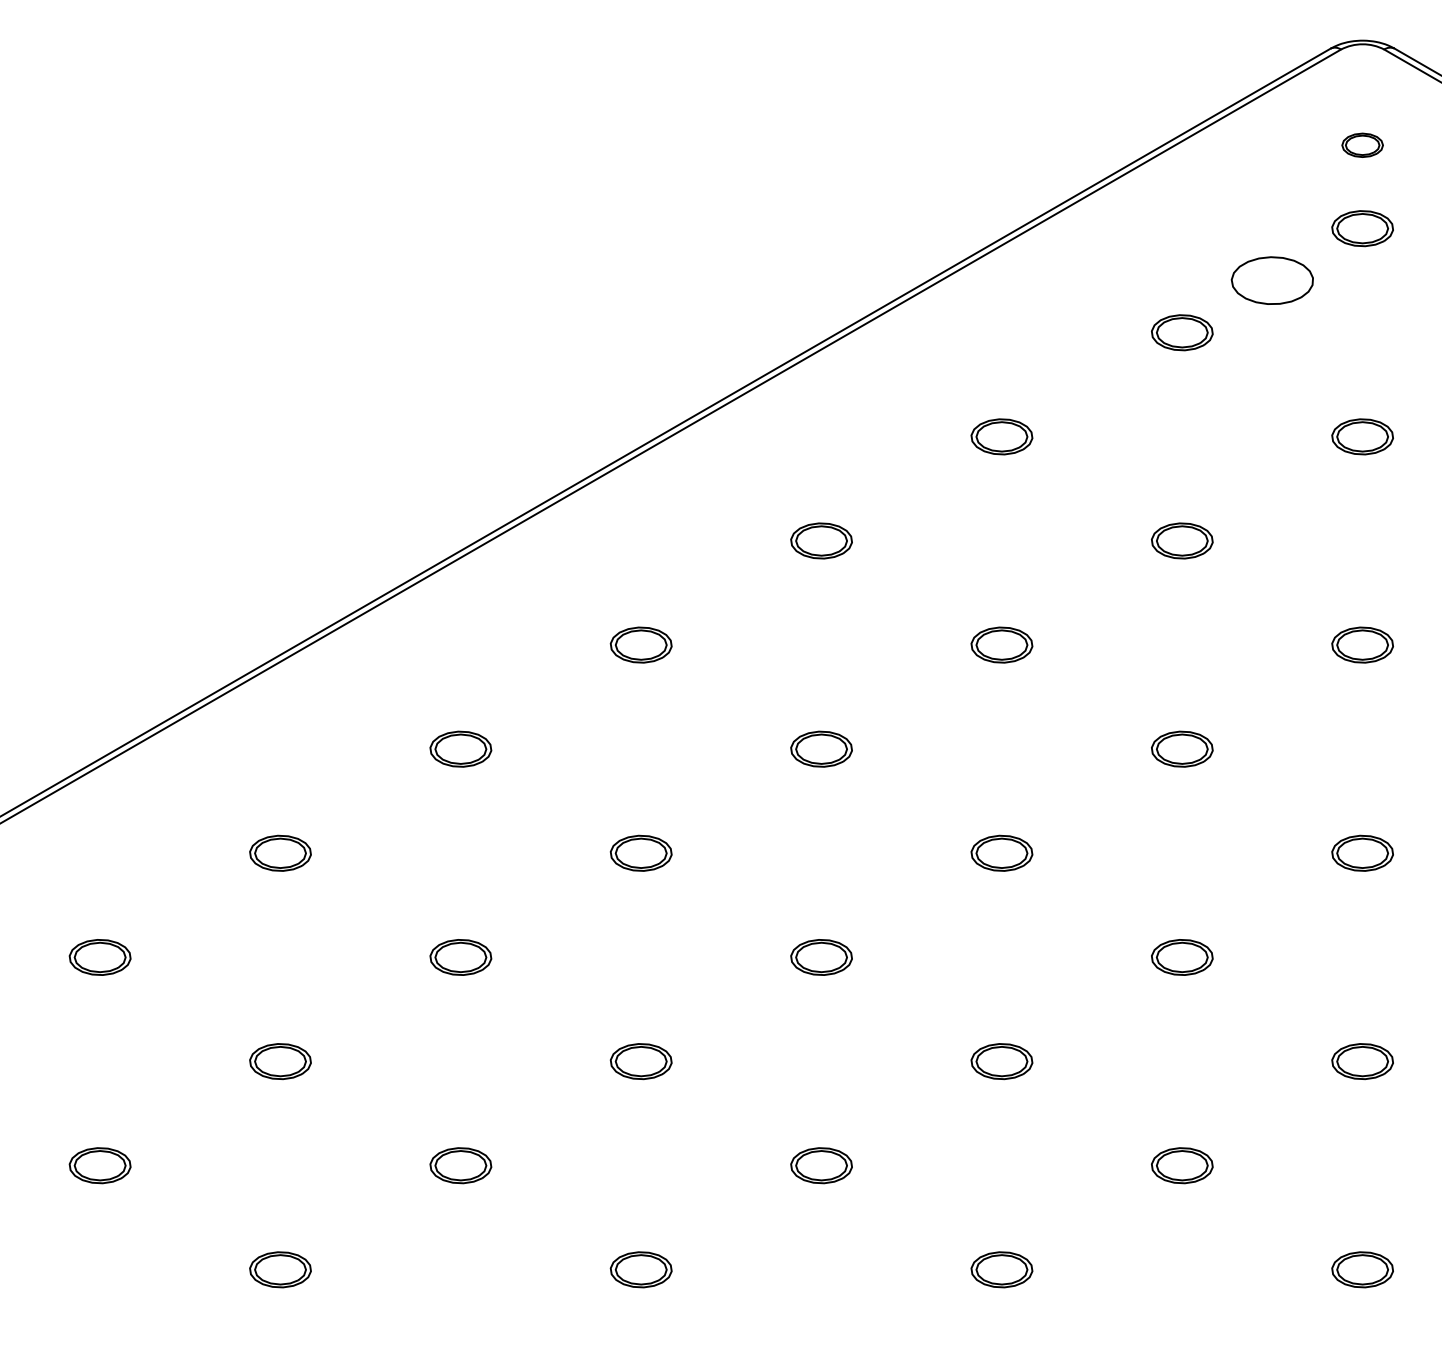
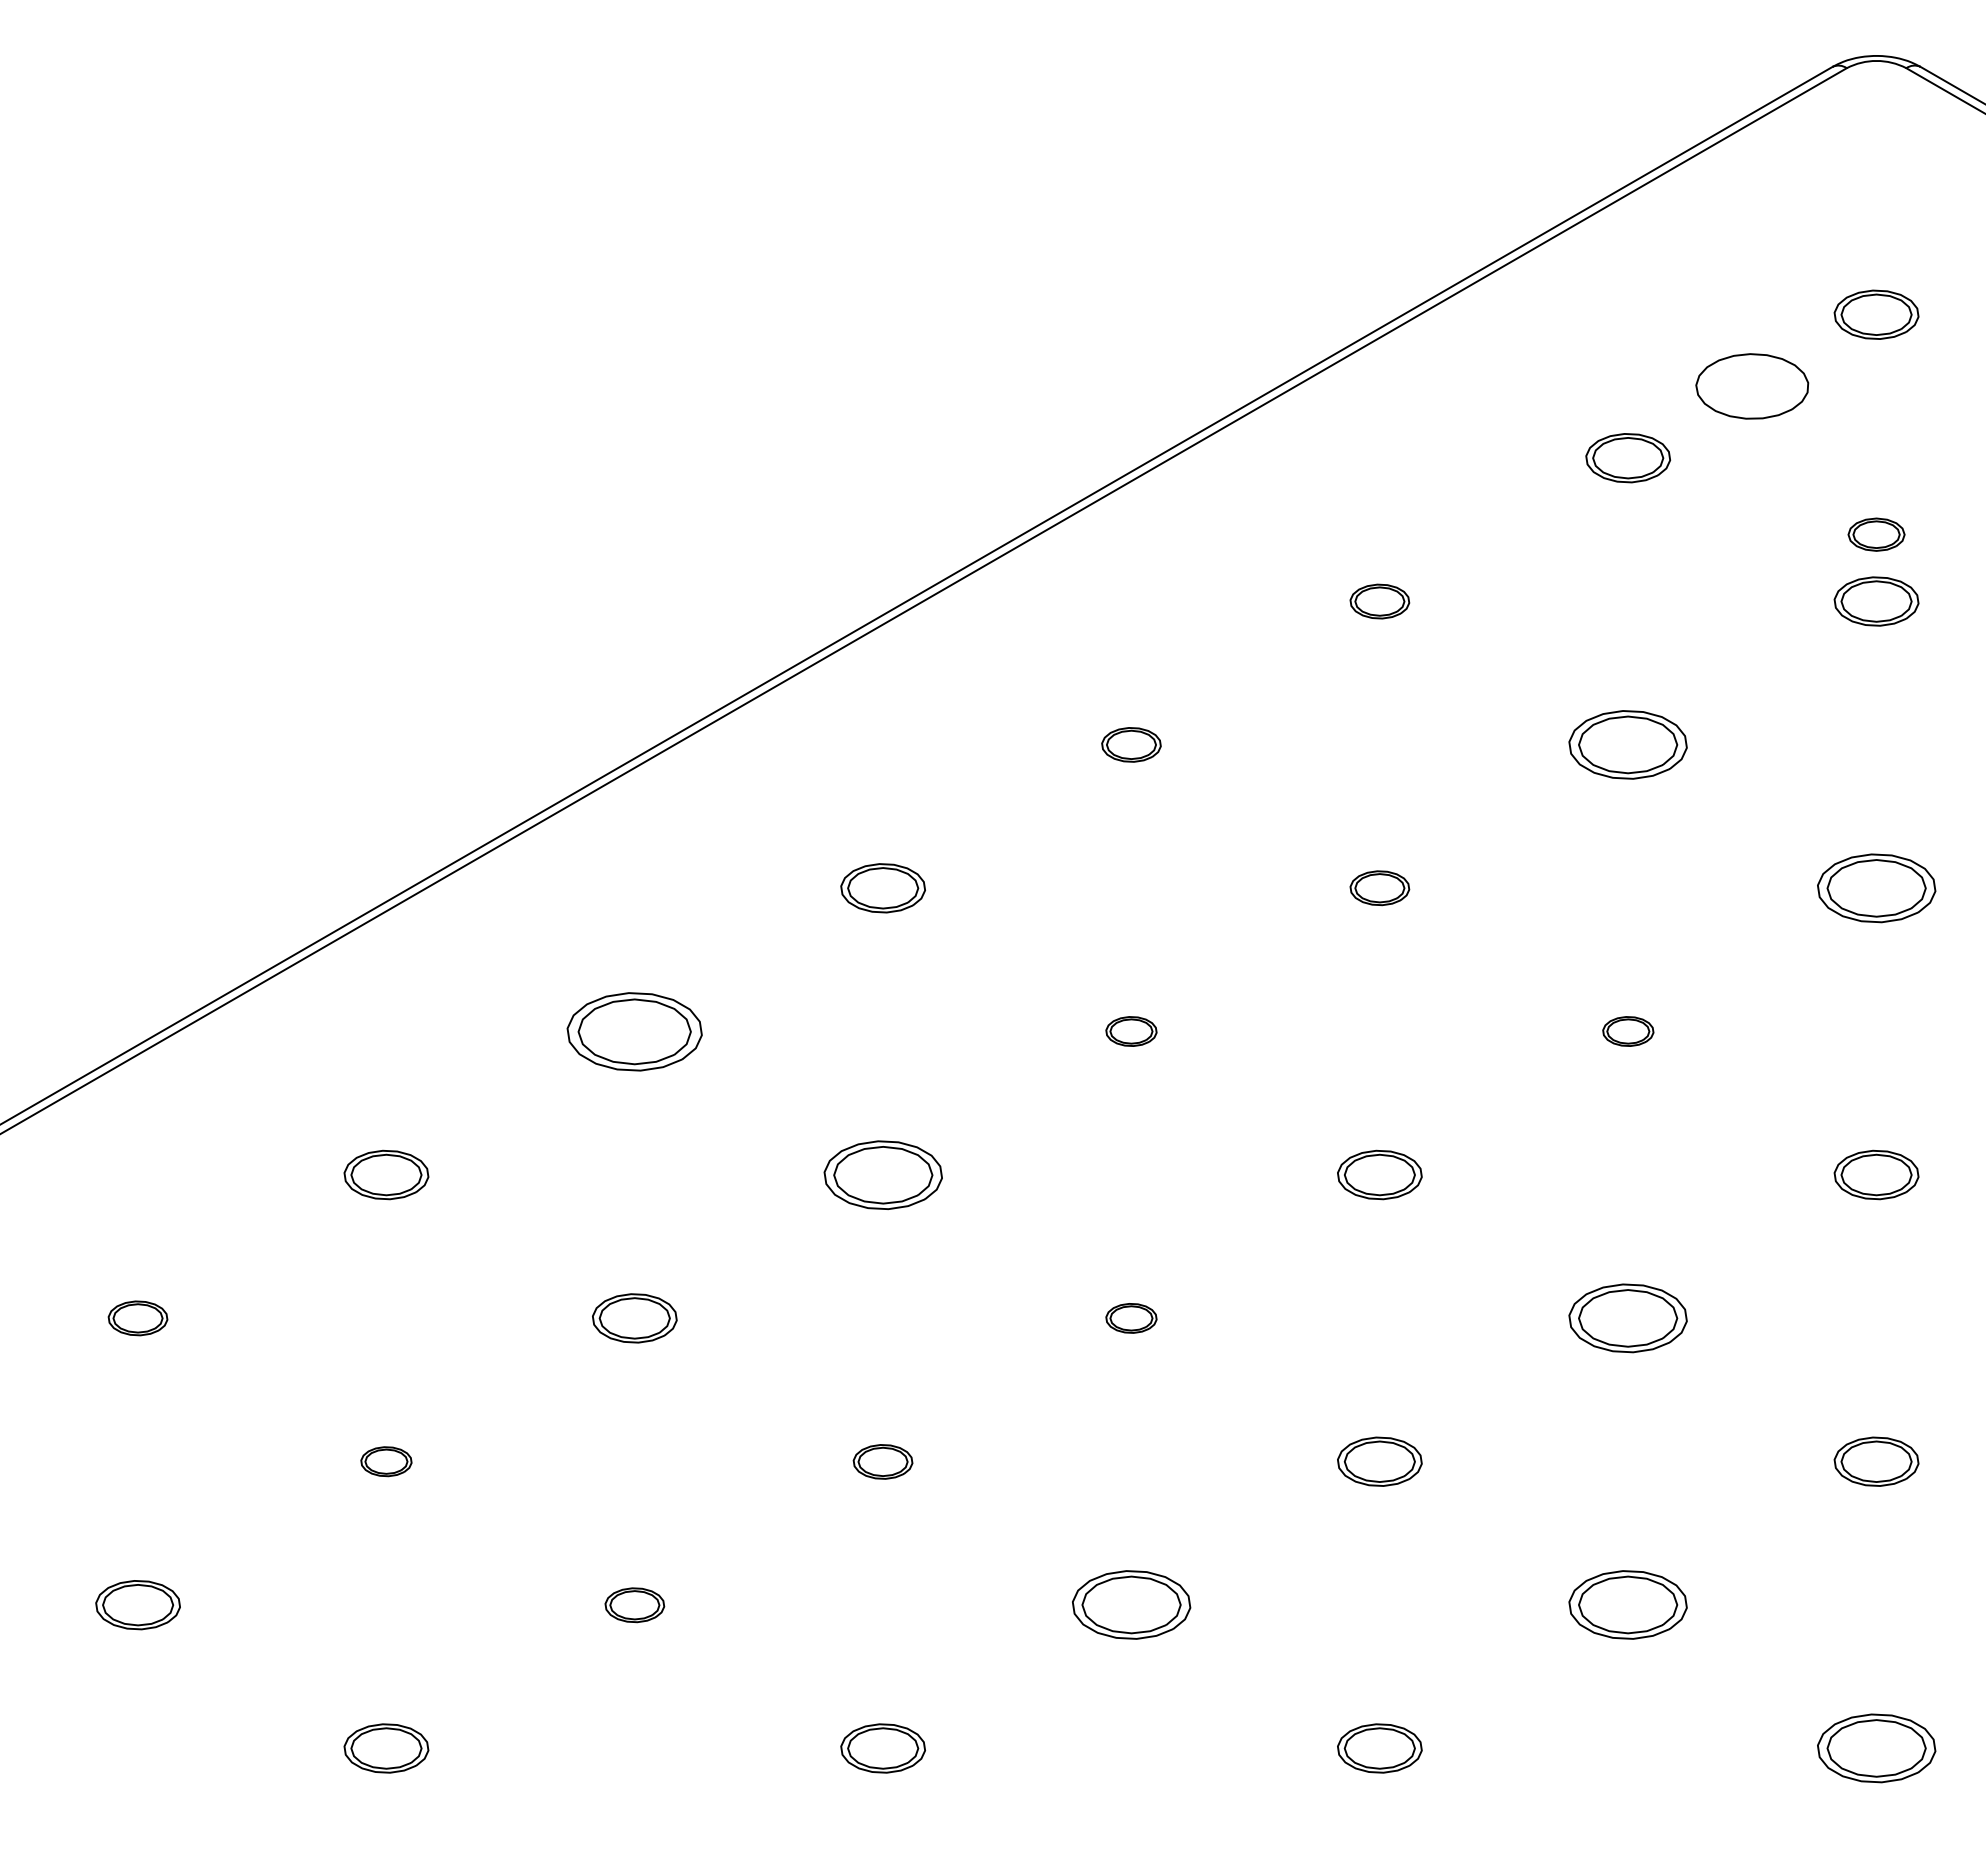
part: (1362, 144) -> (1876, 533), moved
part: (1001, 436) -> (1379, 601), size x0.7
part: (821, 540) -> (1131, 744), size x0.7
part: (1182, 540) -> (1628, 744), size x1.4
part: (1001, 644) -> (1379, 887), size x0.7
part: (1362, 644) -> (1876, 887), size x1.4
part: (460, 748) -> (634, 1030), size x1.6
part: (821, 748) -> (1131, 1030), size x0.6
part: (1182, 748) -> (1628, 1030), size x0.6
part: (640, 852) -> (882, 1173), size x1.4
part: (99, 957) -> (137, 1318), size x0.7
part: (821, 957) -> (1131, 1318), size x0.6
part: (1182, 957) -> (1628, 1318), size x1.4
part: (280, 1061) -> (386, 1461), size x0.6
part: (640, 1061) -> (882, 1461), size x0.7
part: (460, 1165) -> (634, 1604), size x0.7
part: (821, 1165) -> (1131, 1604), size x1.4
part: (1182, 1165) -> (1628, 1604), size x1.4
part: (1362, 1269) -> (1876, 1748), size x1.4

